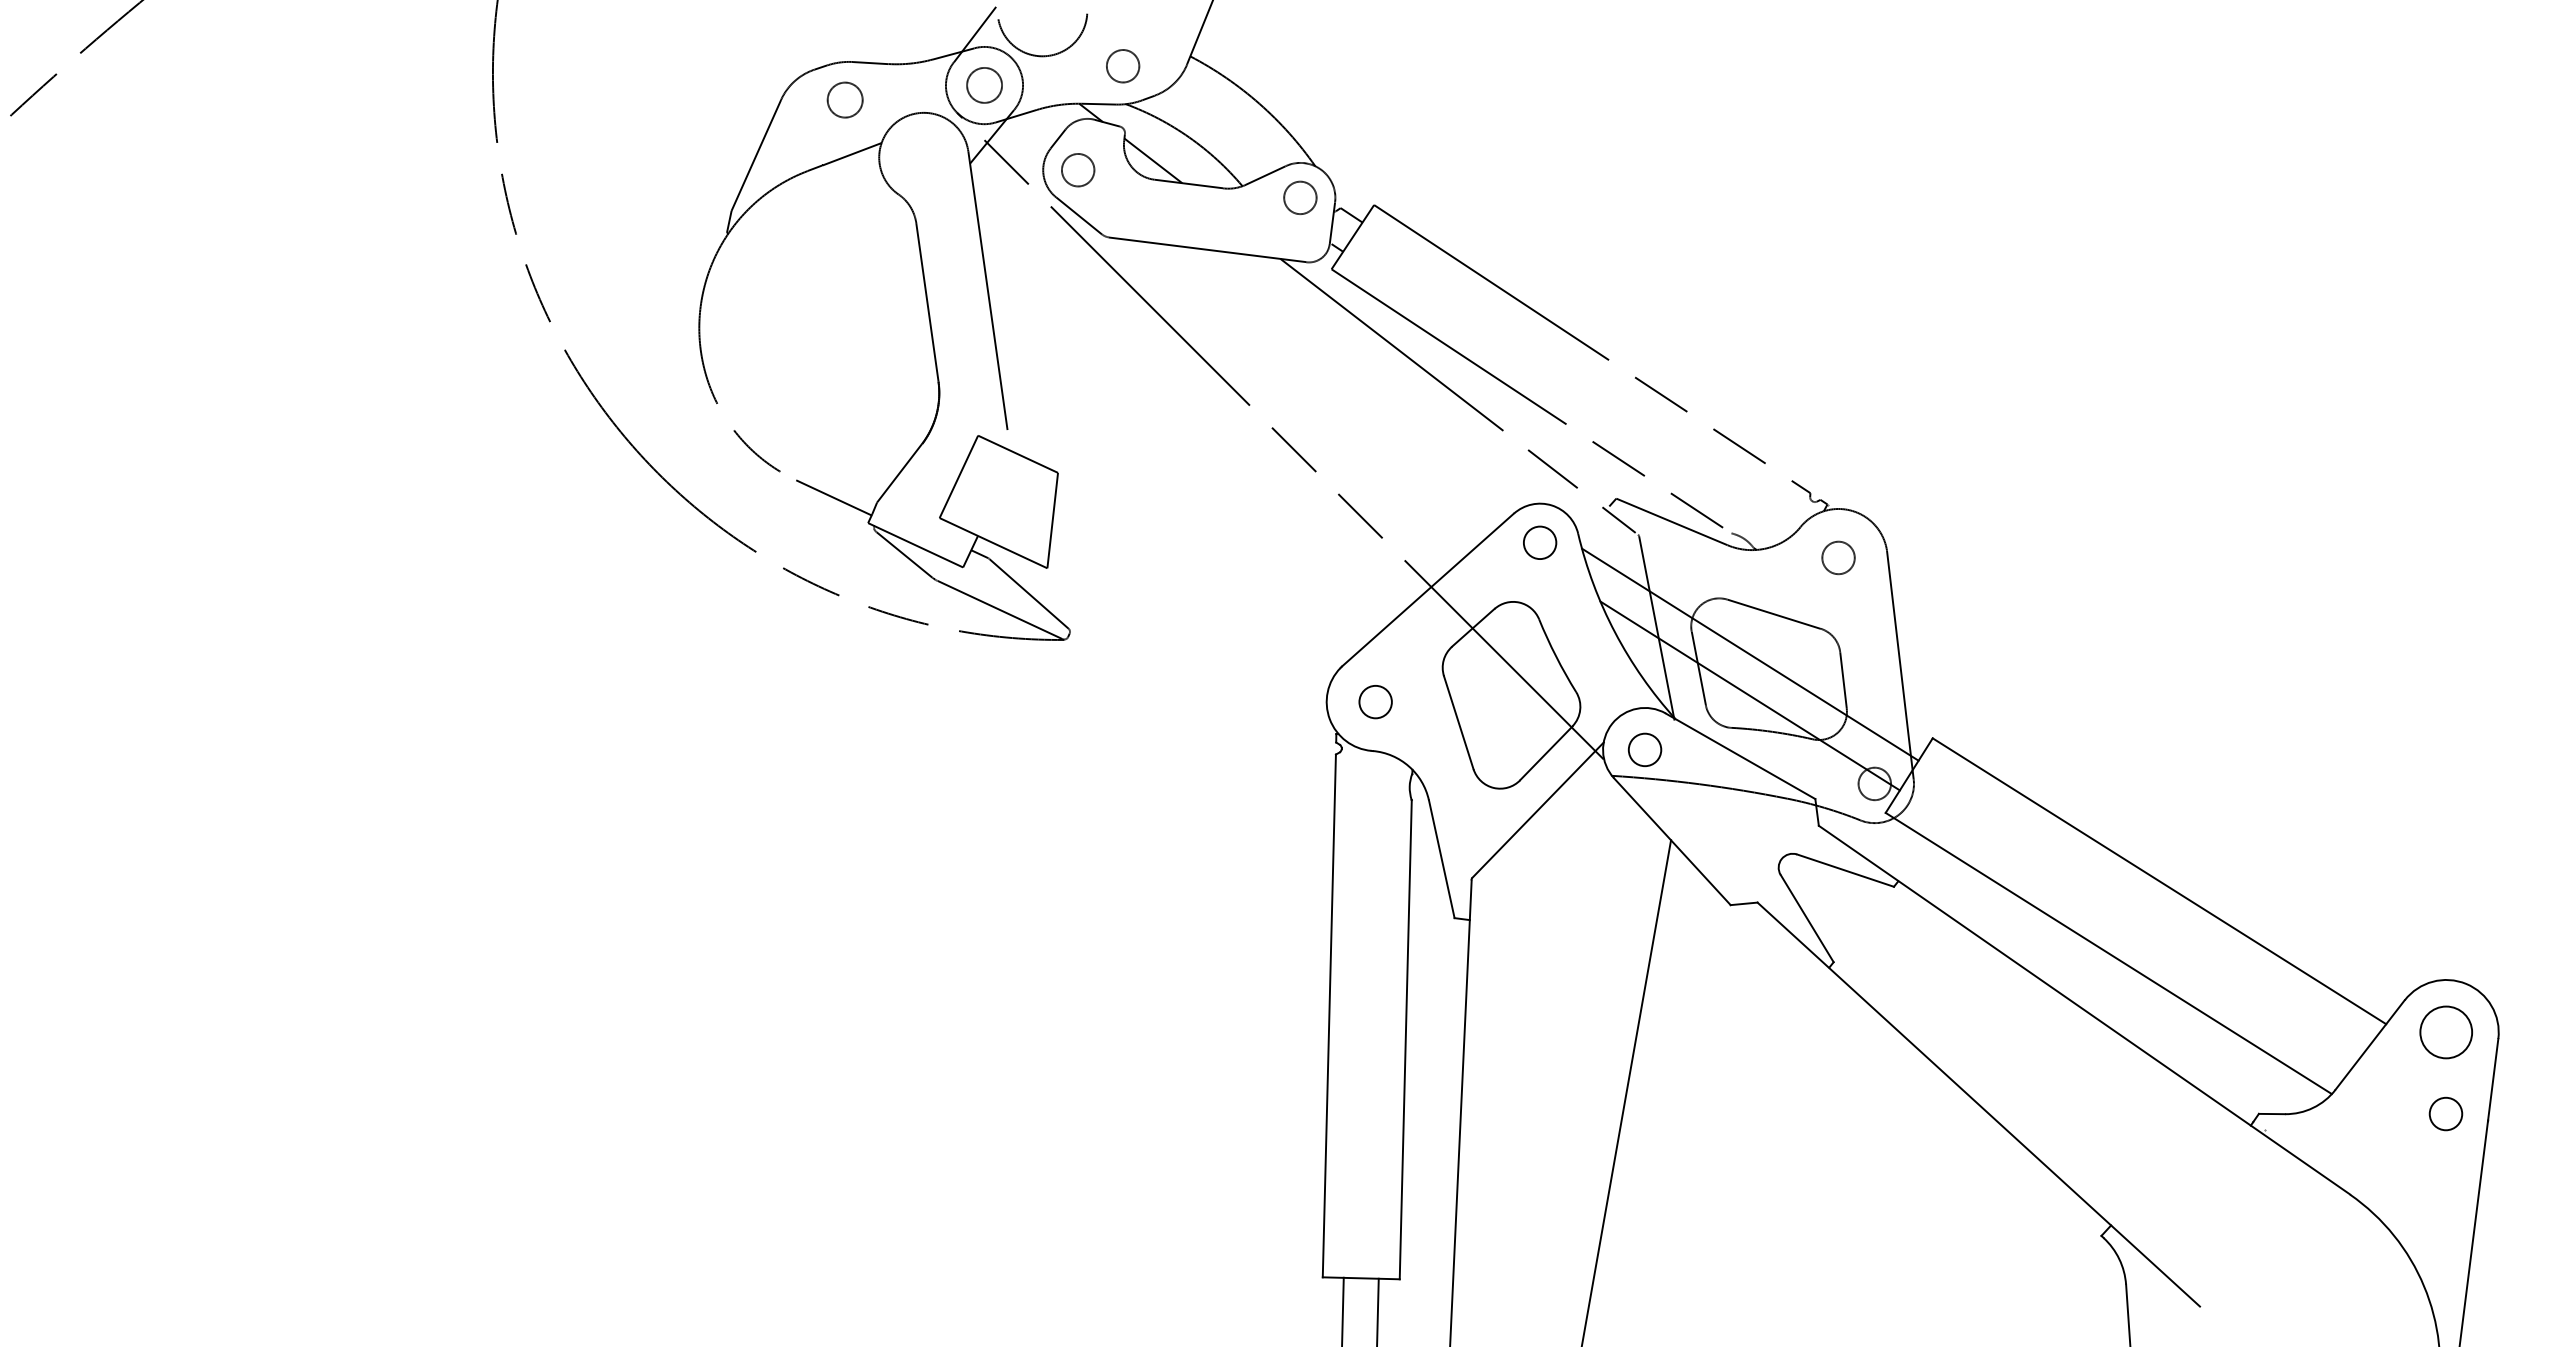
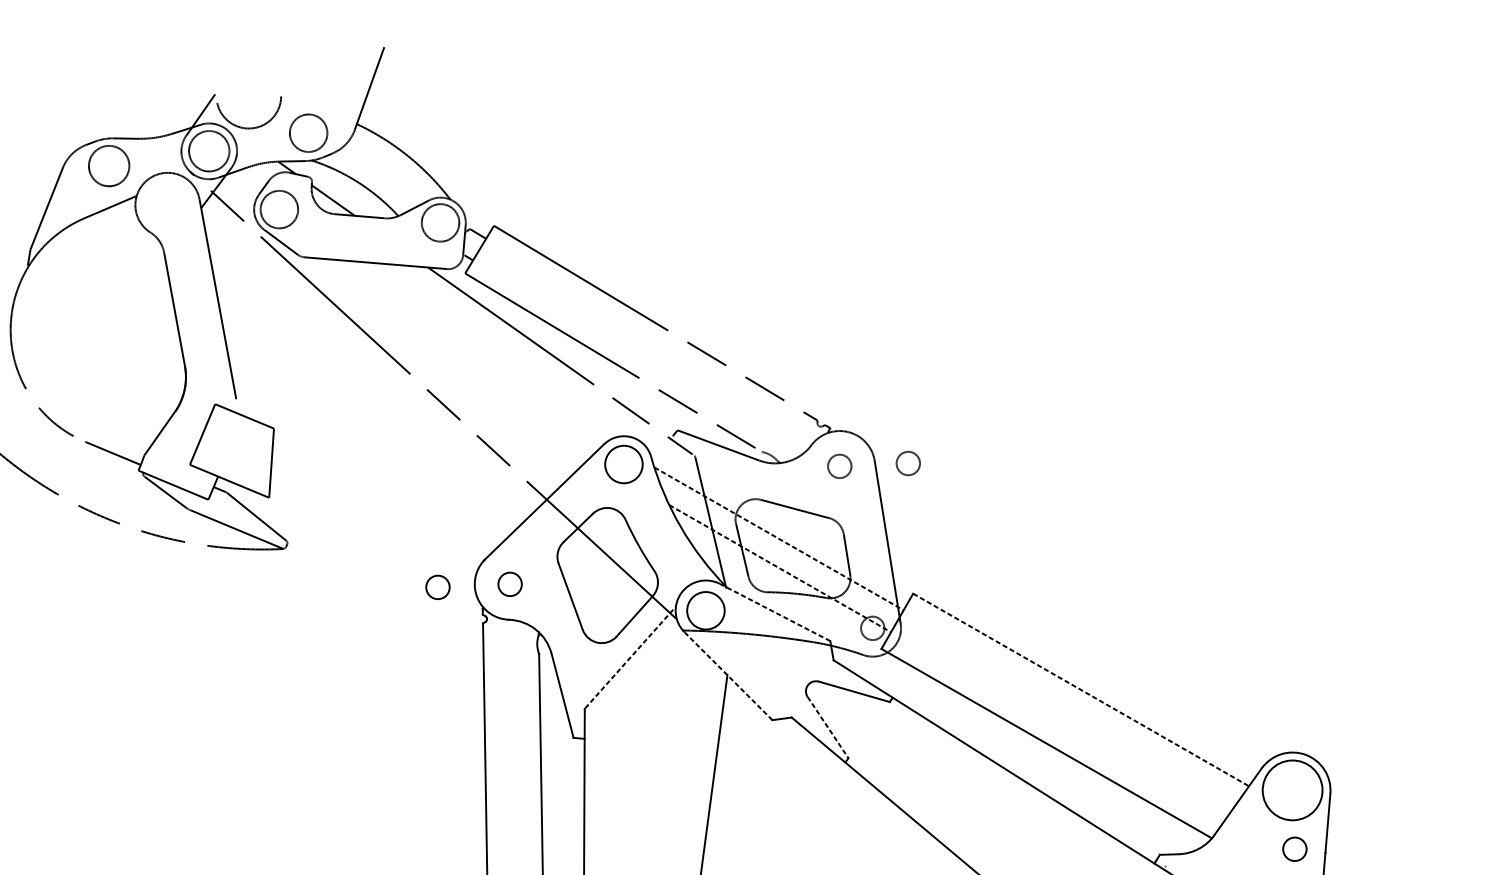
circle: (1122, 66) -> (308, 133), size x1.6
circle: (984, 84) -> (209, 150), size x1.6
circle: (844, 99) -> (108, 165), size x1.6
circle: (1077, 169) -> (278, 209), size x1.6
circle: (1300, 197) -> (440, 222), size x1.6
circle: (1539, 542) -> (623, 464), size x1.6
circle: (1933, 557) -> (908, 463), added
line: (1750, 654) -> (779, 538), solid -> dashed
line: (1750, 696) -> (780, 569), solid -> dashed
circle: (1275, 702) -> (437, 587), added
circle: (1644, 749) -> (705, 610), size x1.6
line: (1740, 756) -> (775, 612), solid -> dashed
line: (1538, 809) -> (630, 656), solid -> dashed
line: (1672, 841) -> (728, 676), solid -> dashed
line: (2159, 881) -> (1081, 690), solid -> dashed
line: (1807, 918) -> (828, 727), solid -> dashed
circle: (2446, 1032) -> (1292, 790), size x1.6

